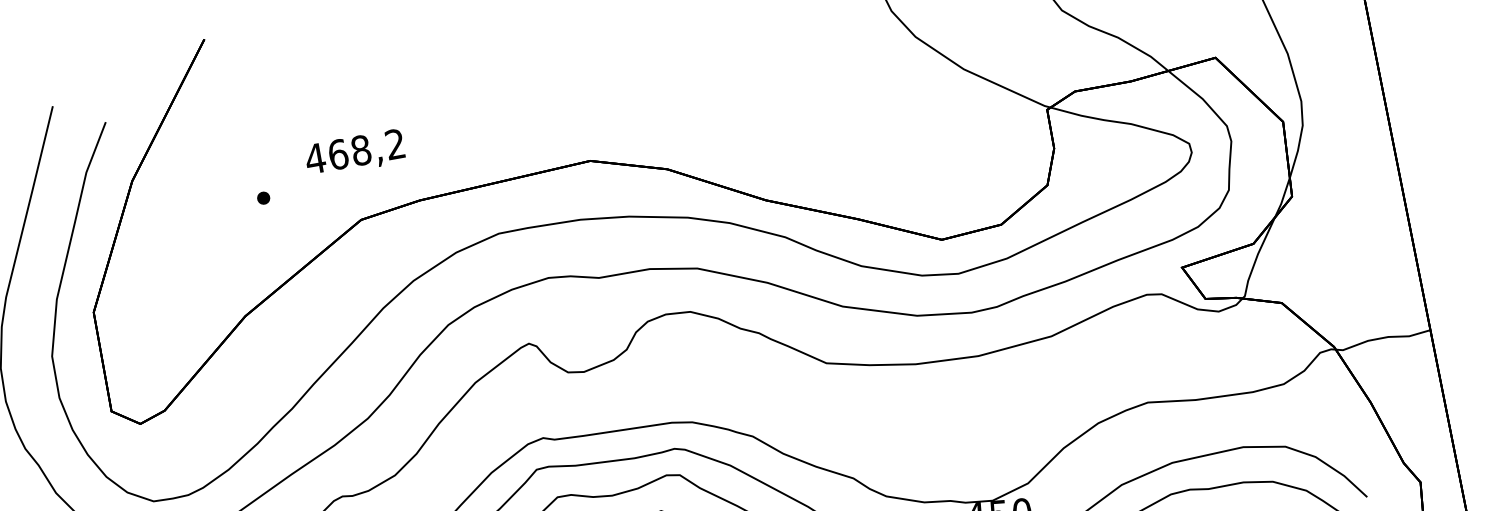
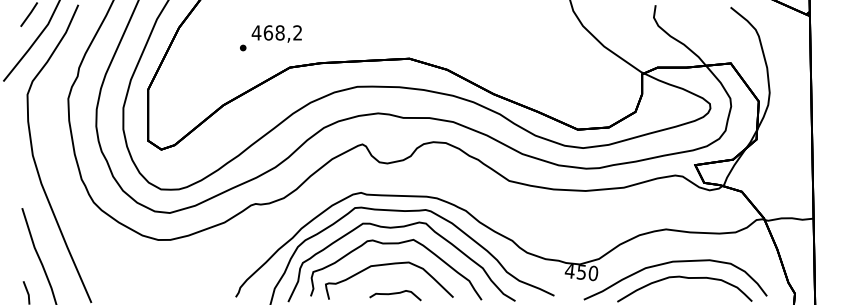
text: (354, 152) -> (276, 33), moved

